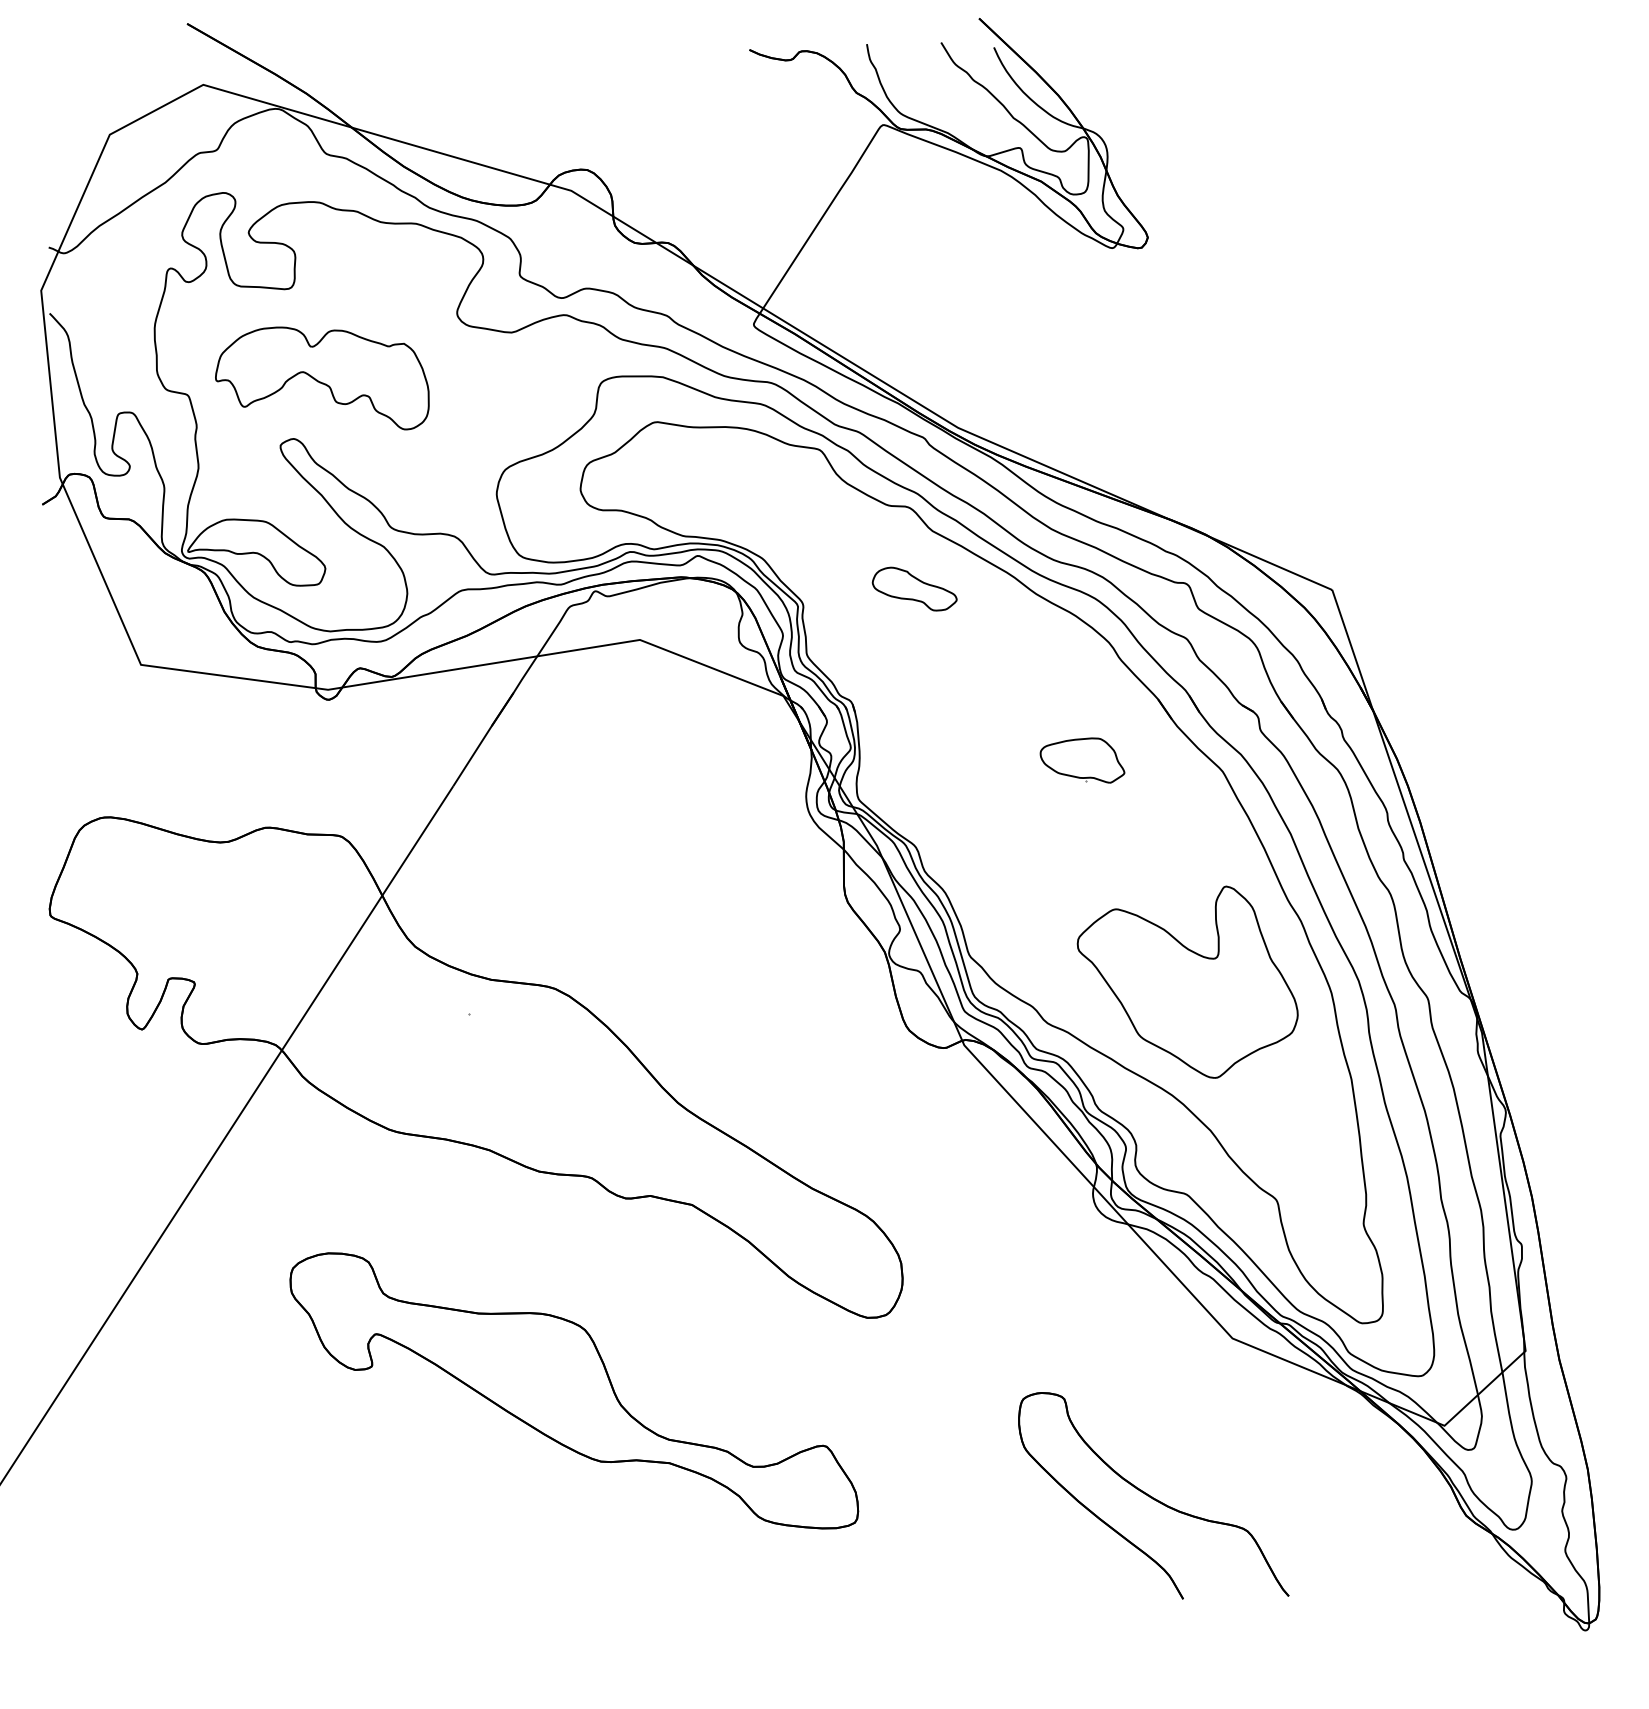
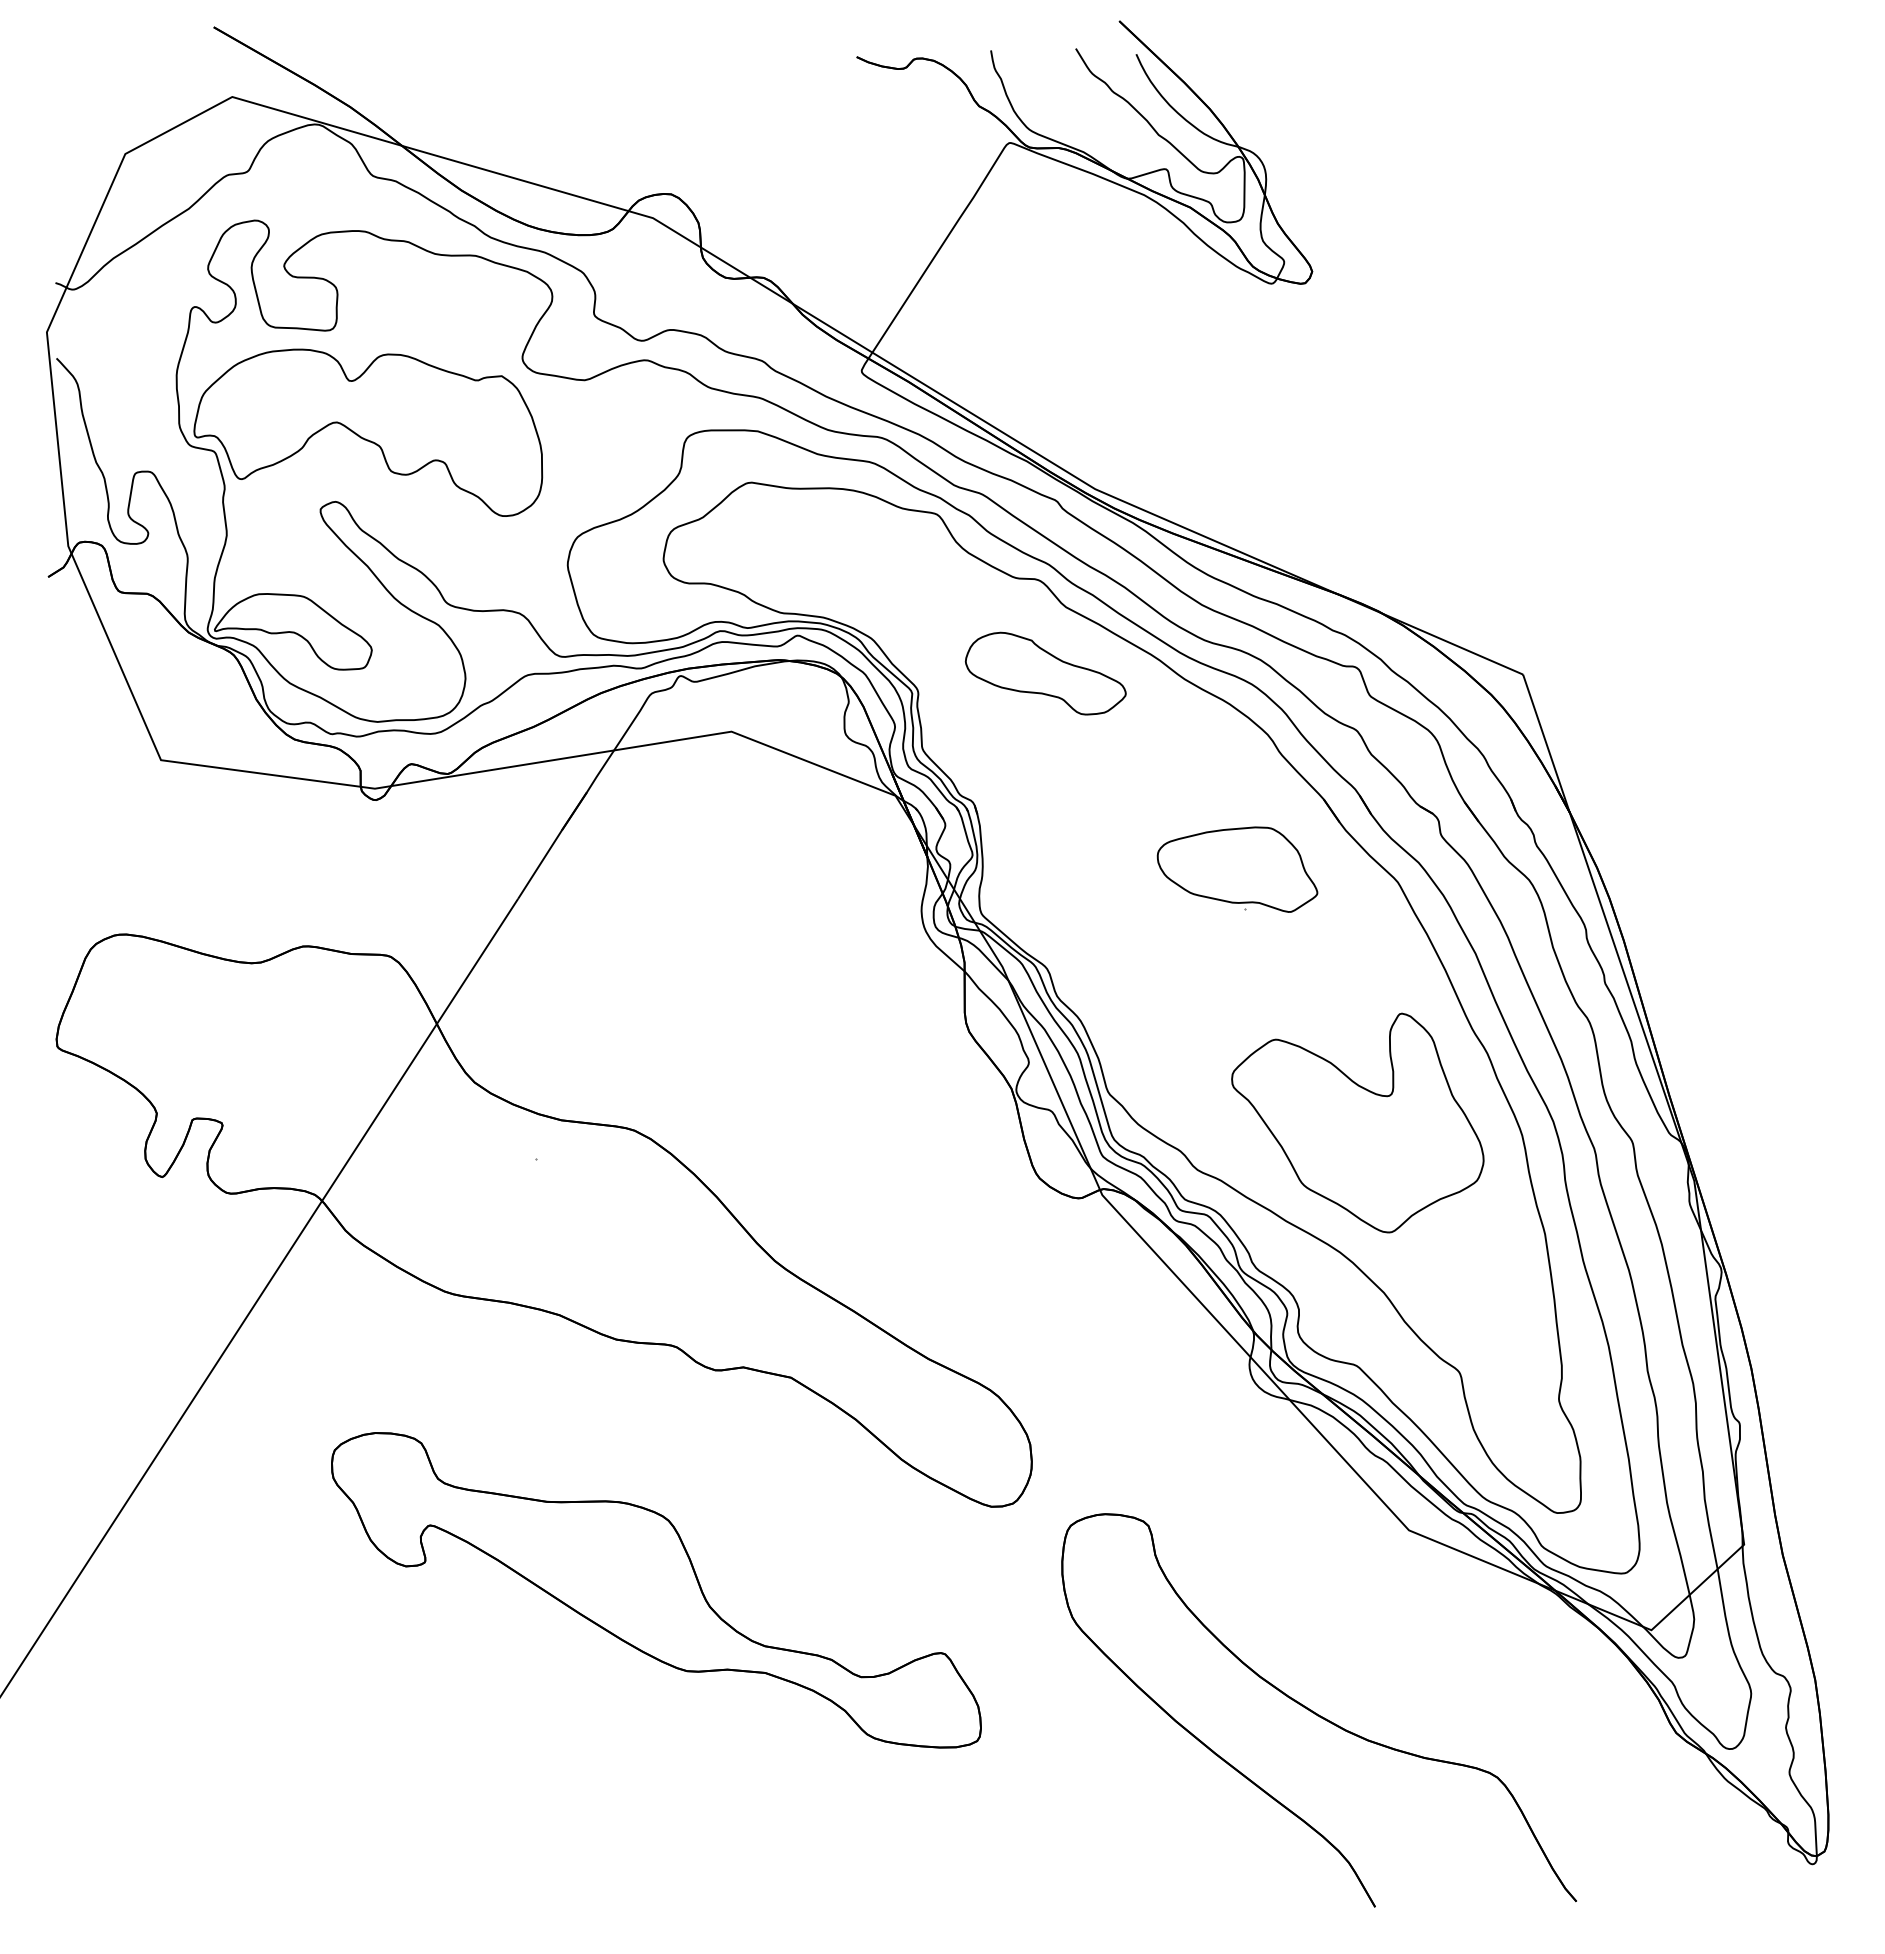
part: (322, 378) -> (368, 432), size x1.43
part: (914, 589) -> (1045, 673), size x1.67
part: (1082, 760) -> (1237, 869), size x1.67
part: (1153, 1496) -> (1318, 1710), size x1.67

